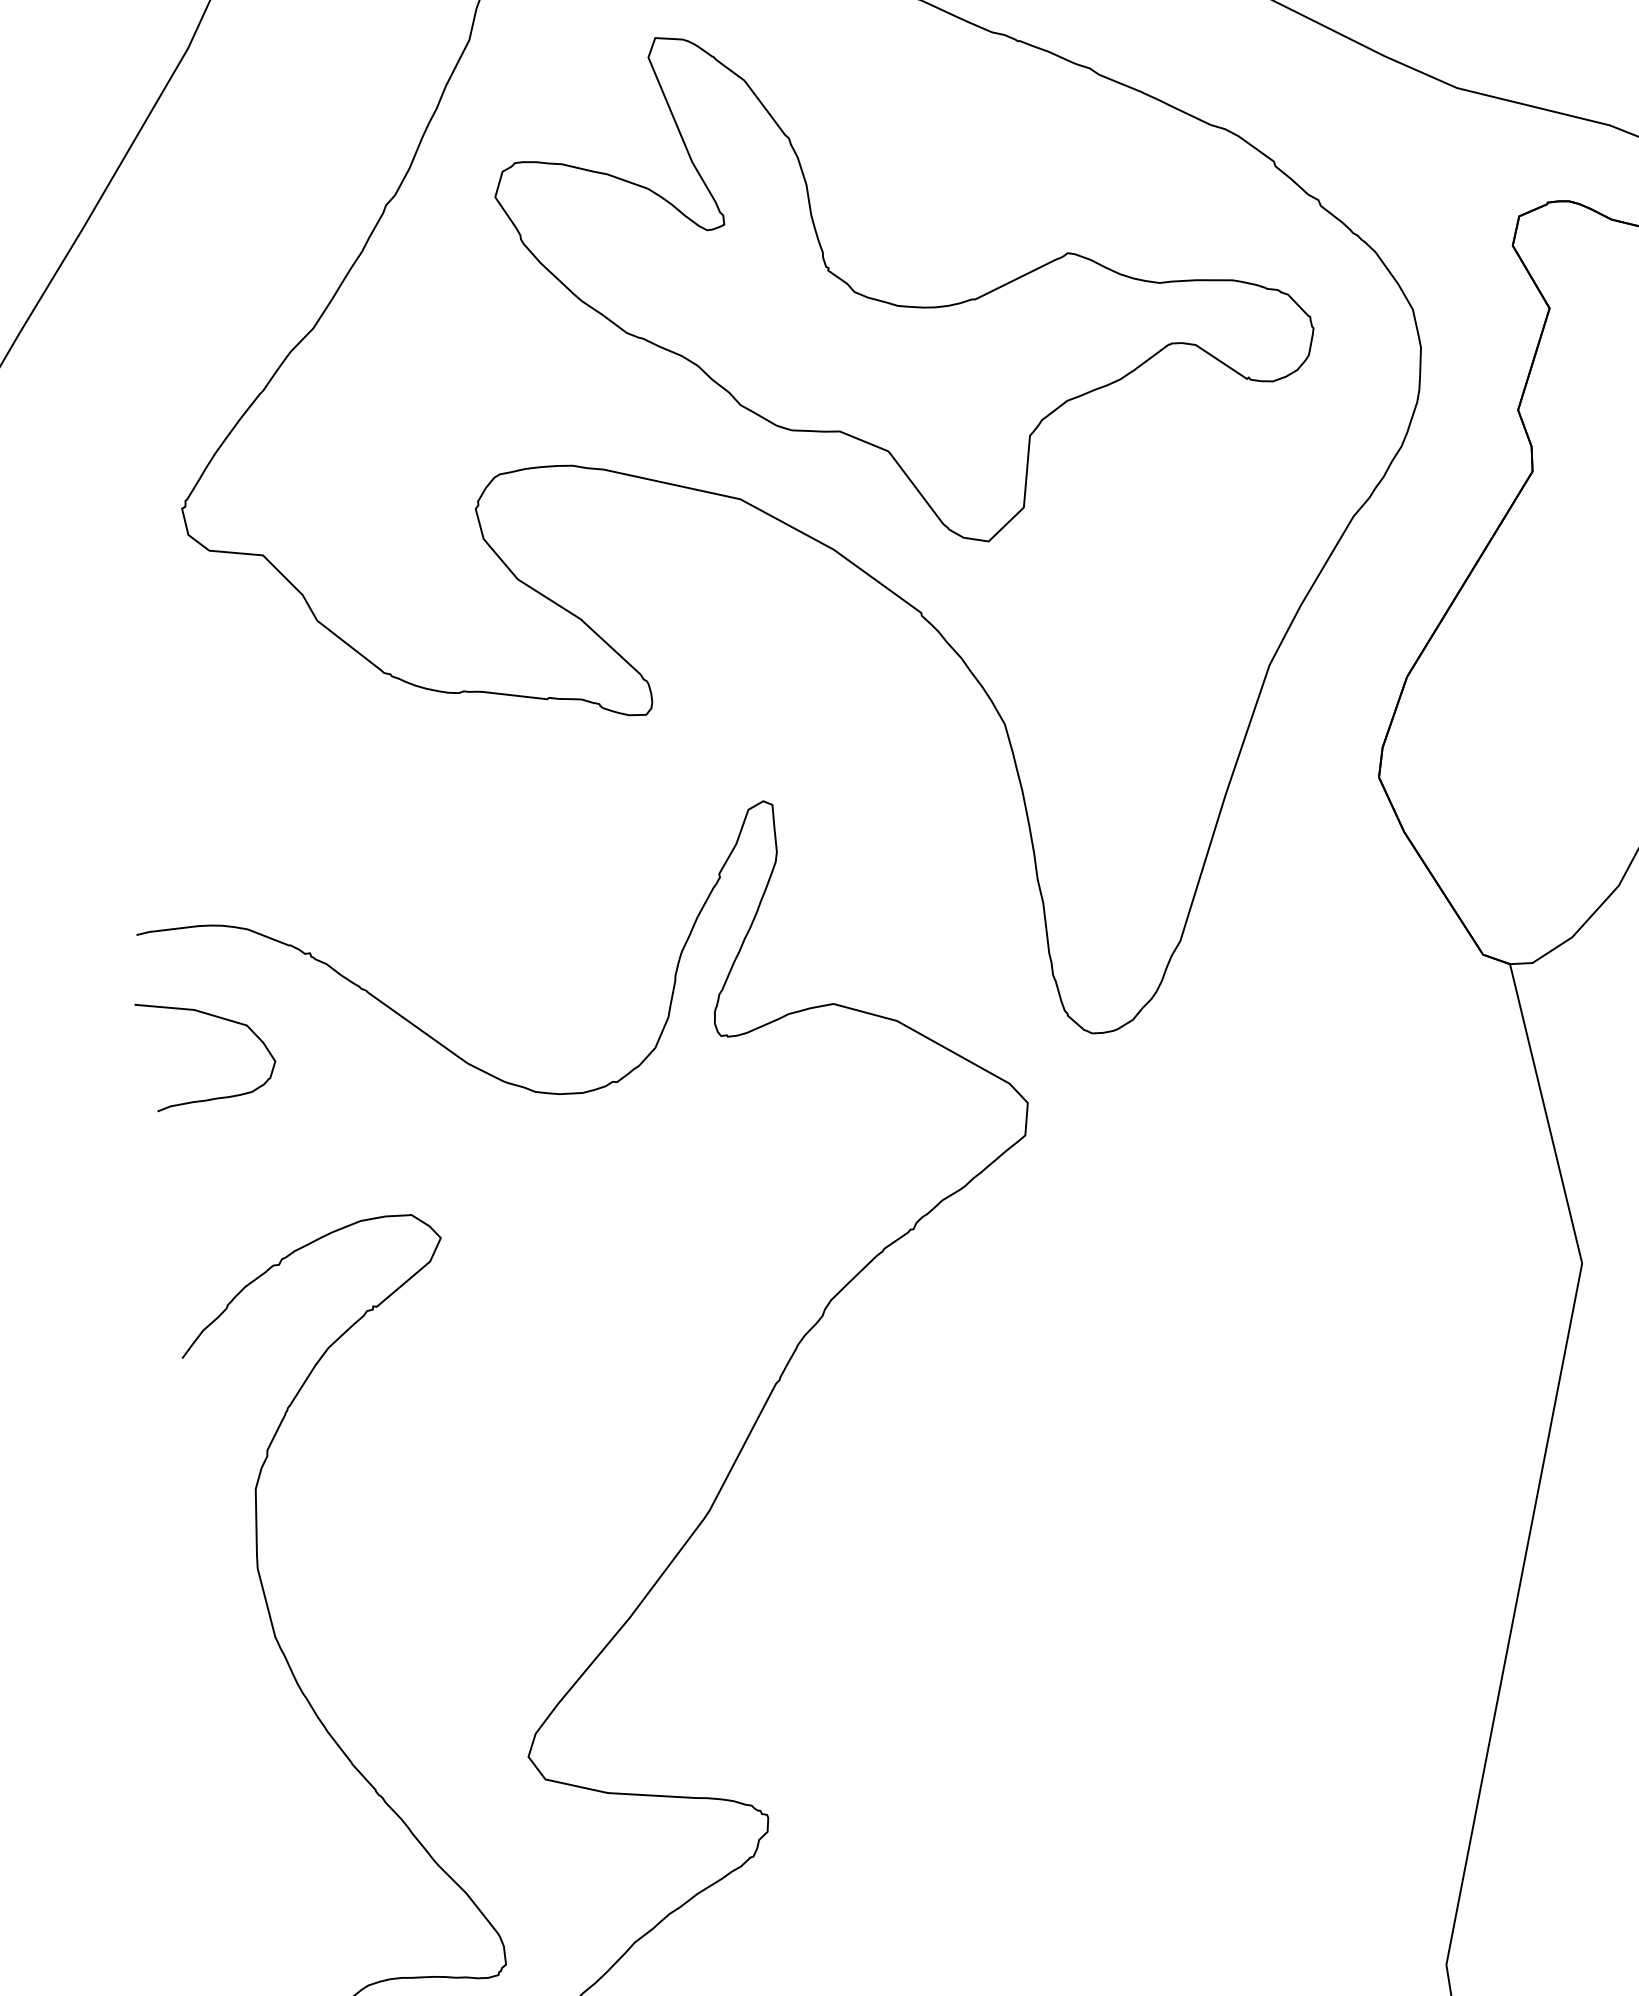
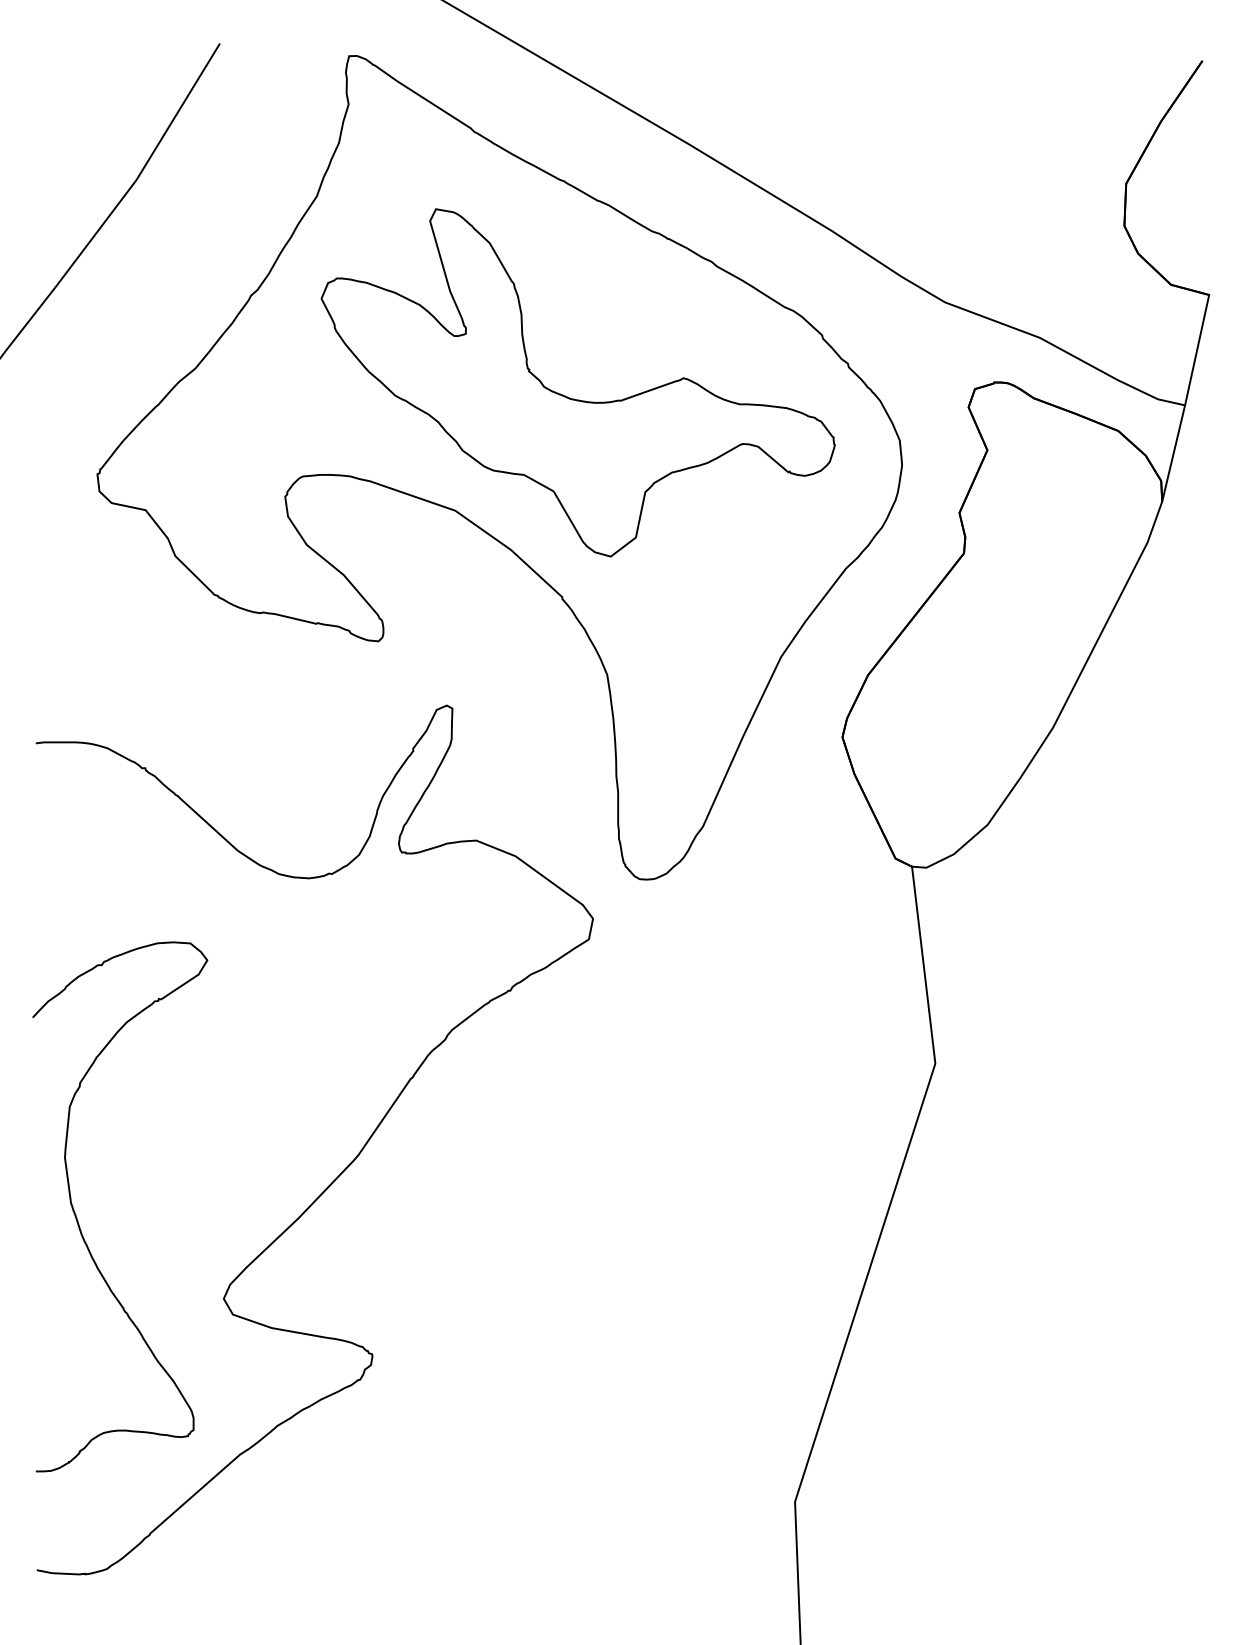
curve: (219, 1019) -> (82, 803), removed

